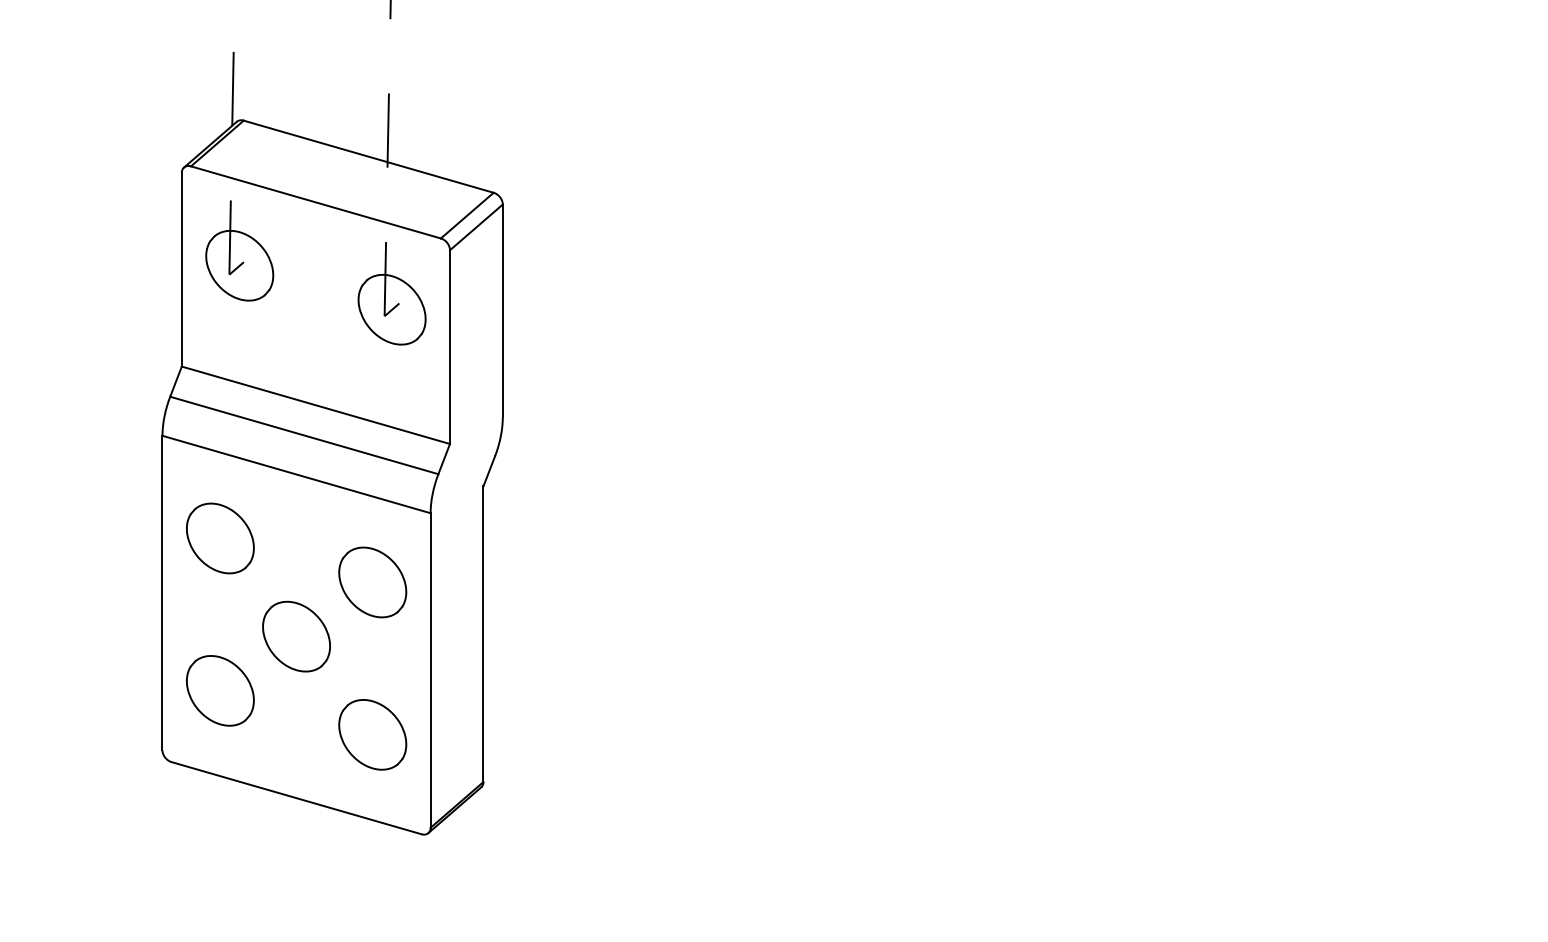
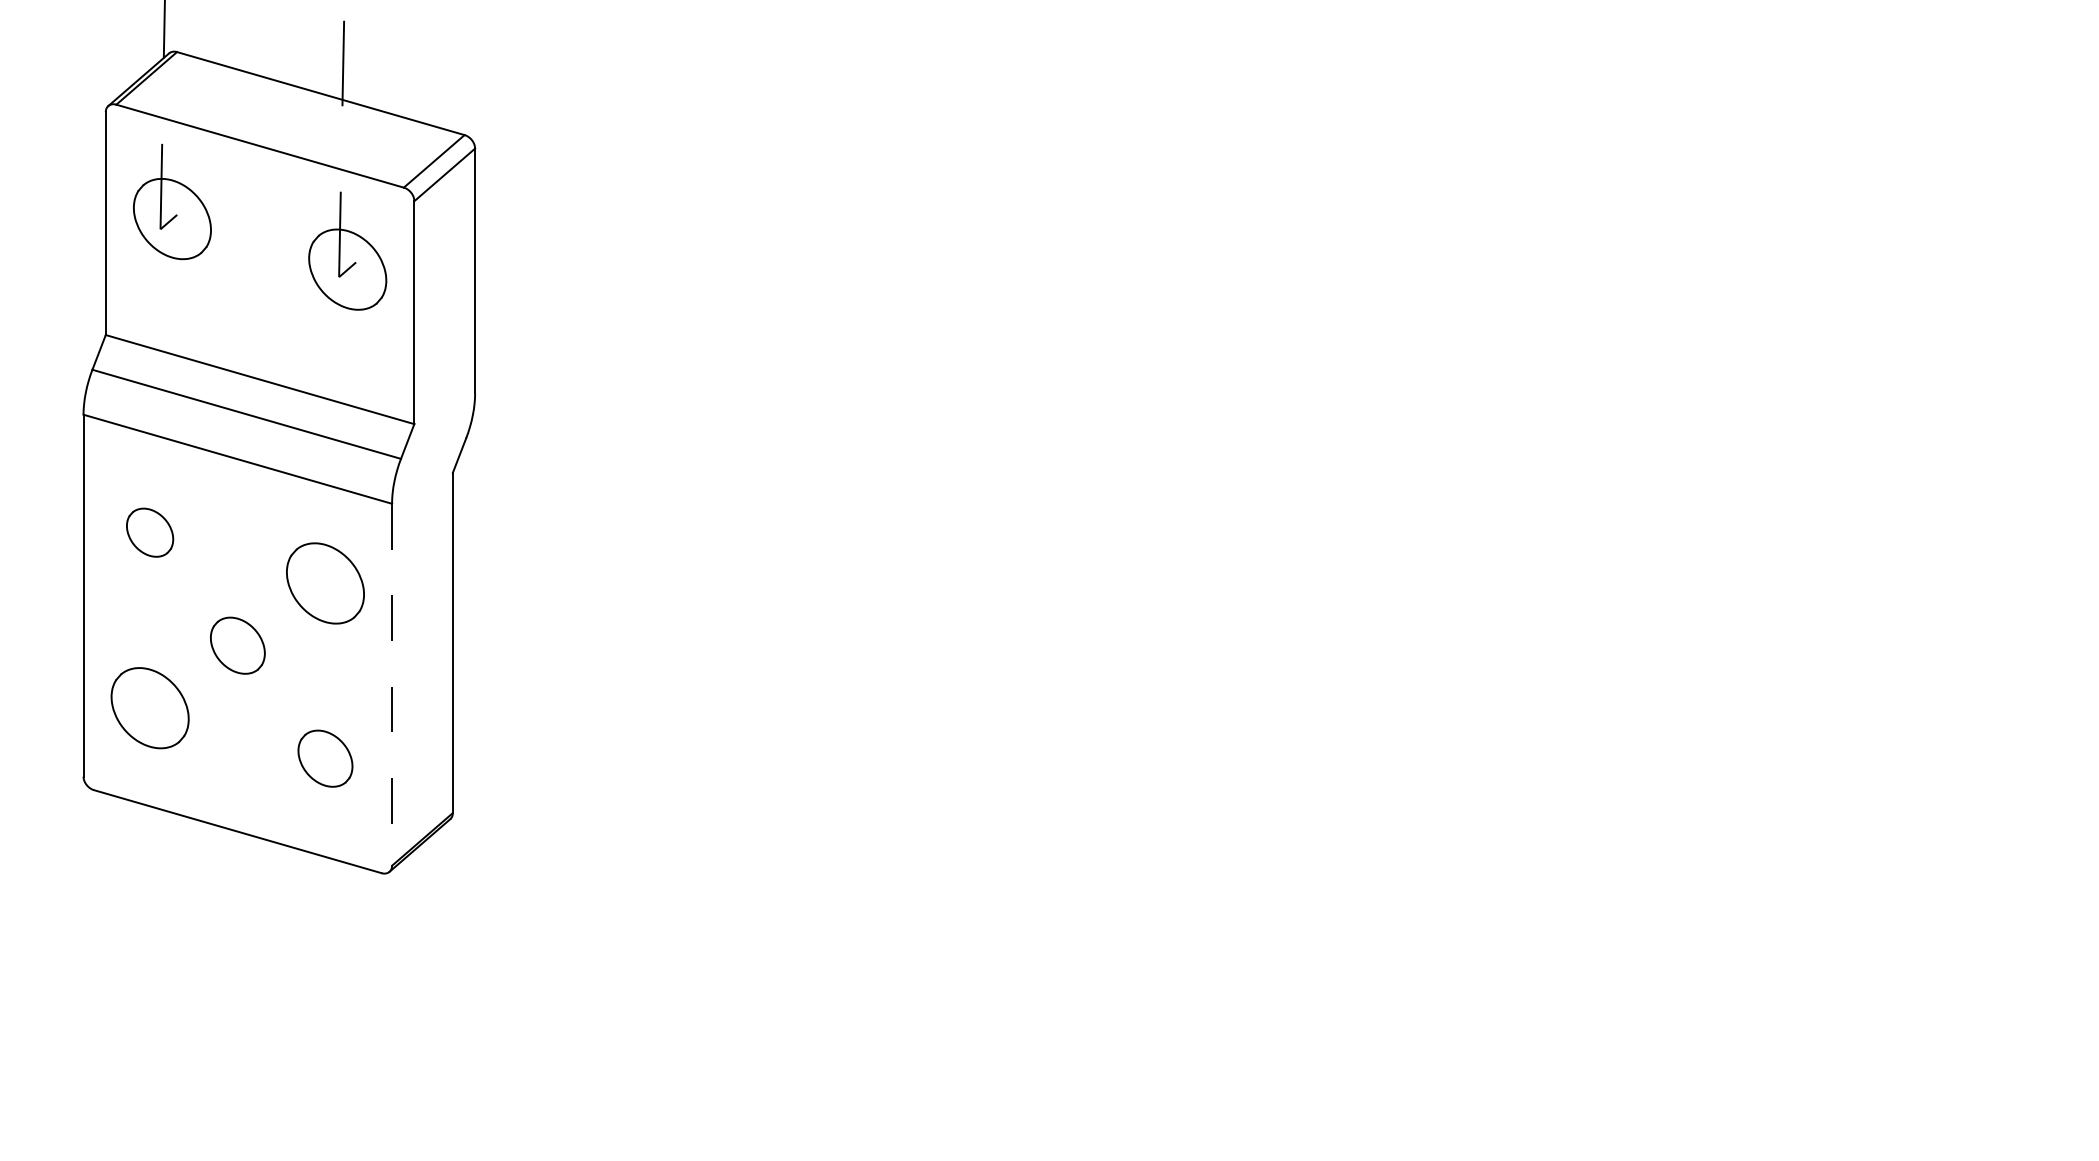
part: (219, 538) -> (149, 532), size x0.6
part: (296, 636) -> (237, 645), size x0.7
line: (431, 670) -> (392, 684), solid -> dashed
part: (372, 734) -> (325, 758), size x0.7

